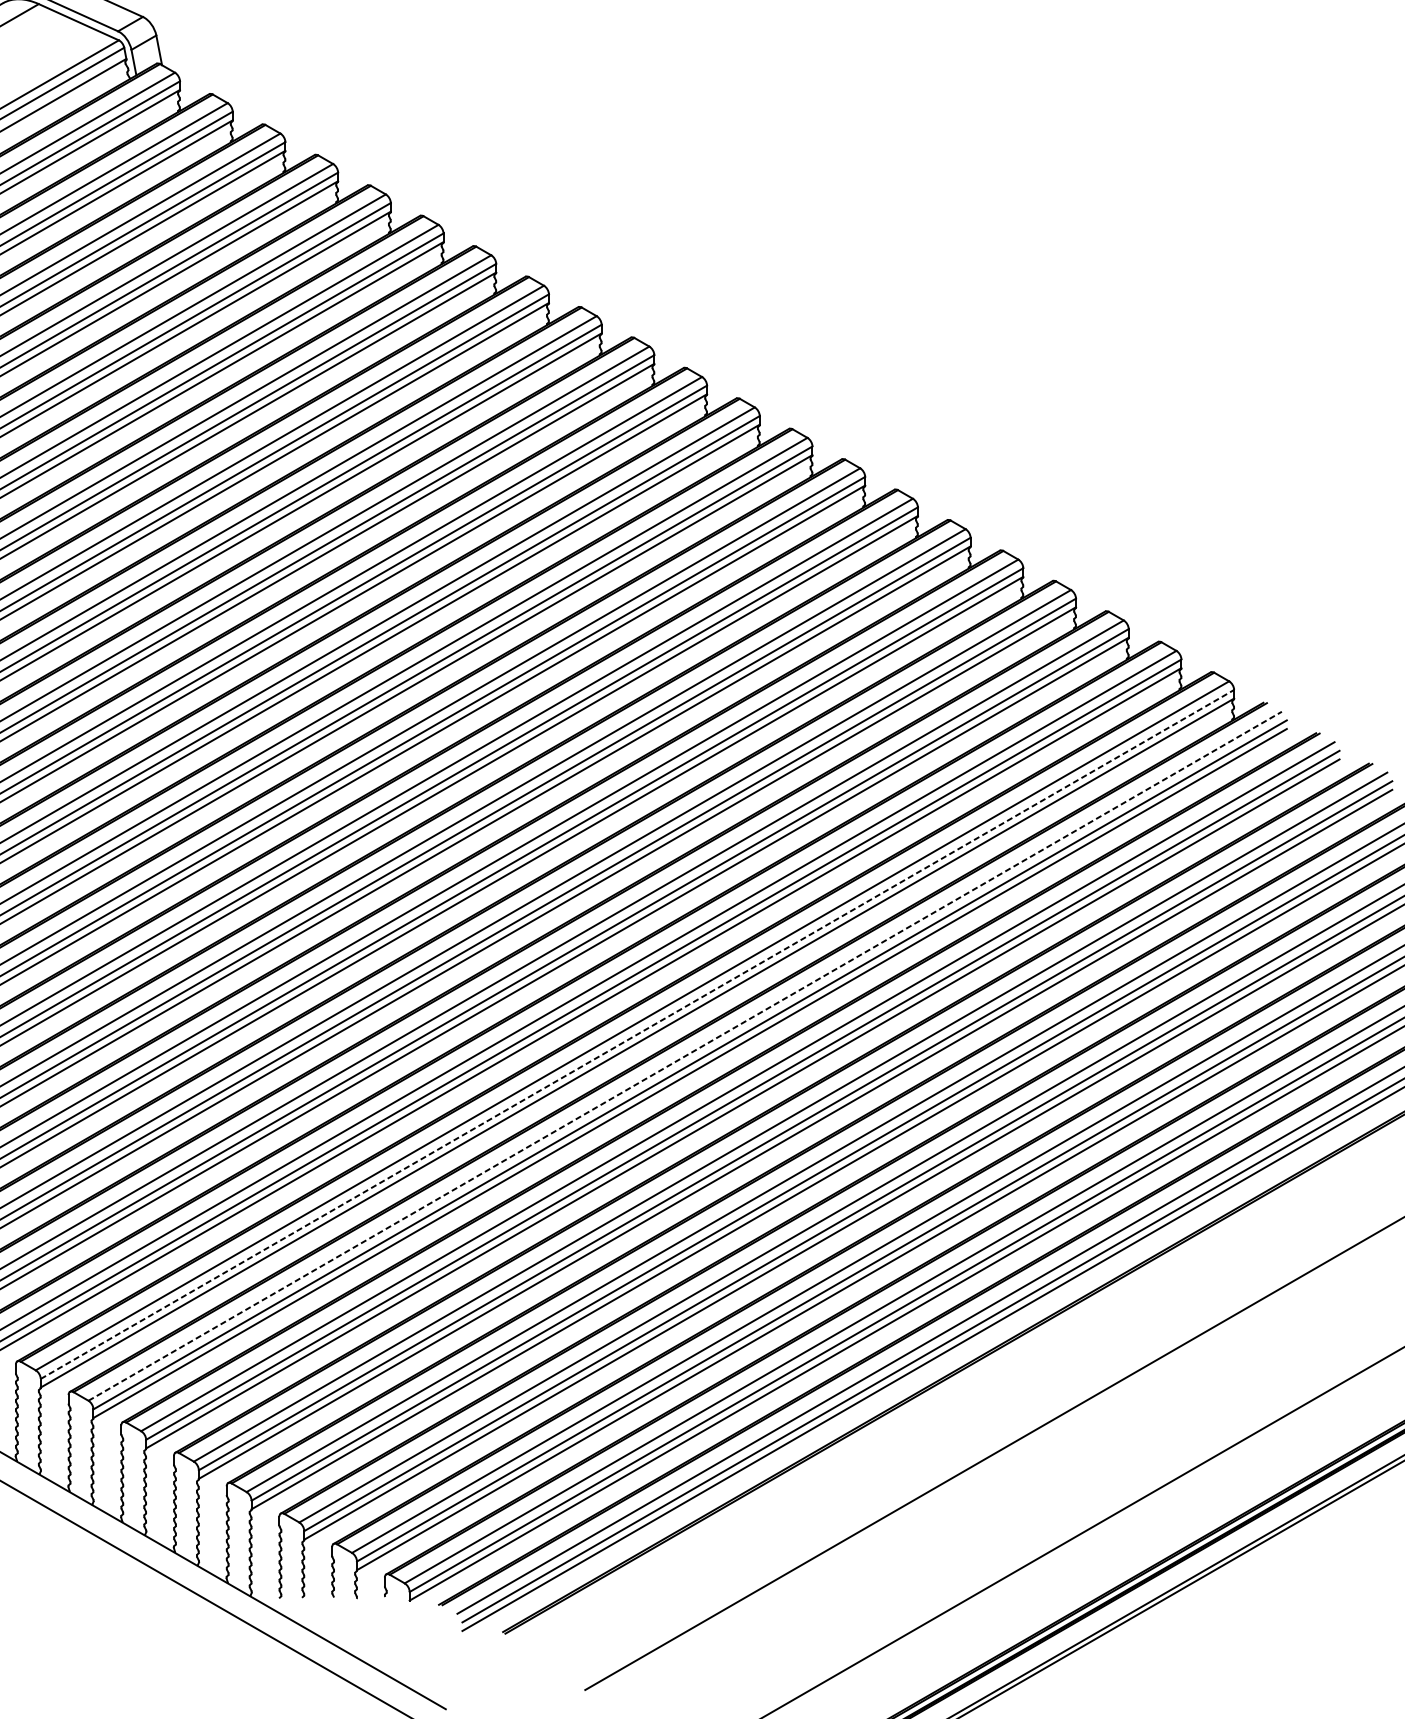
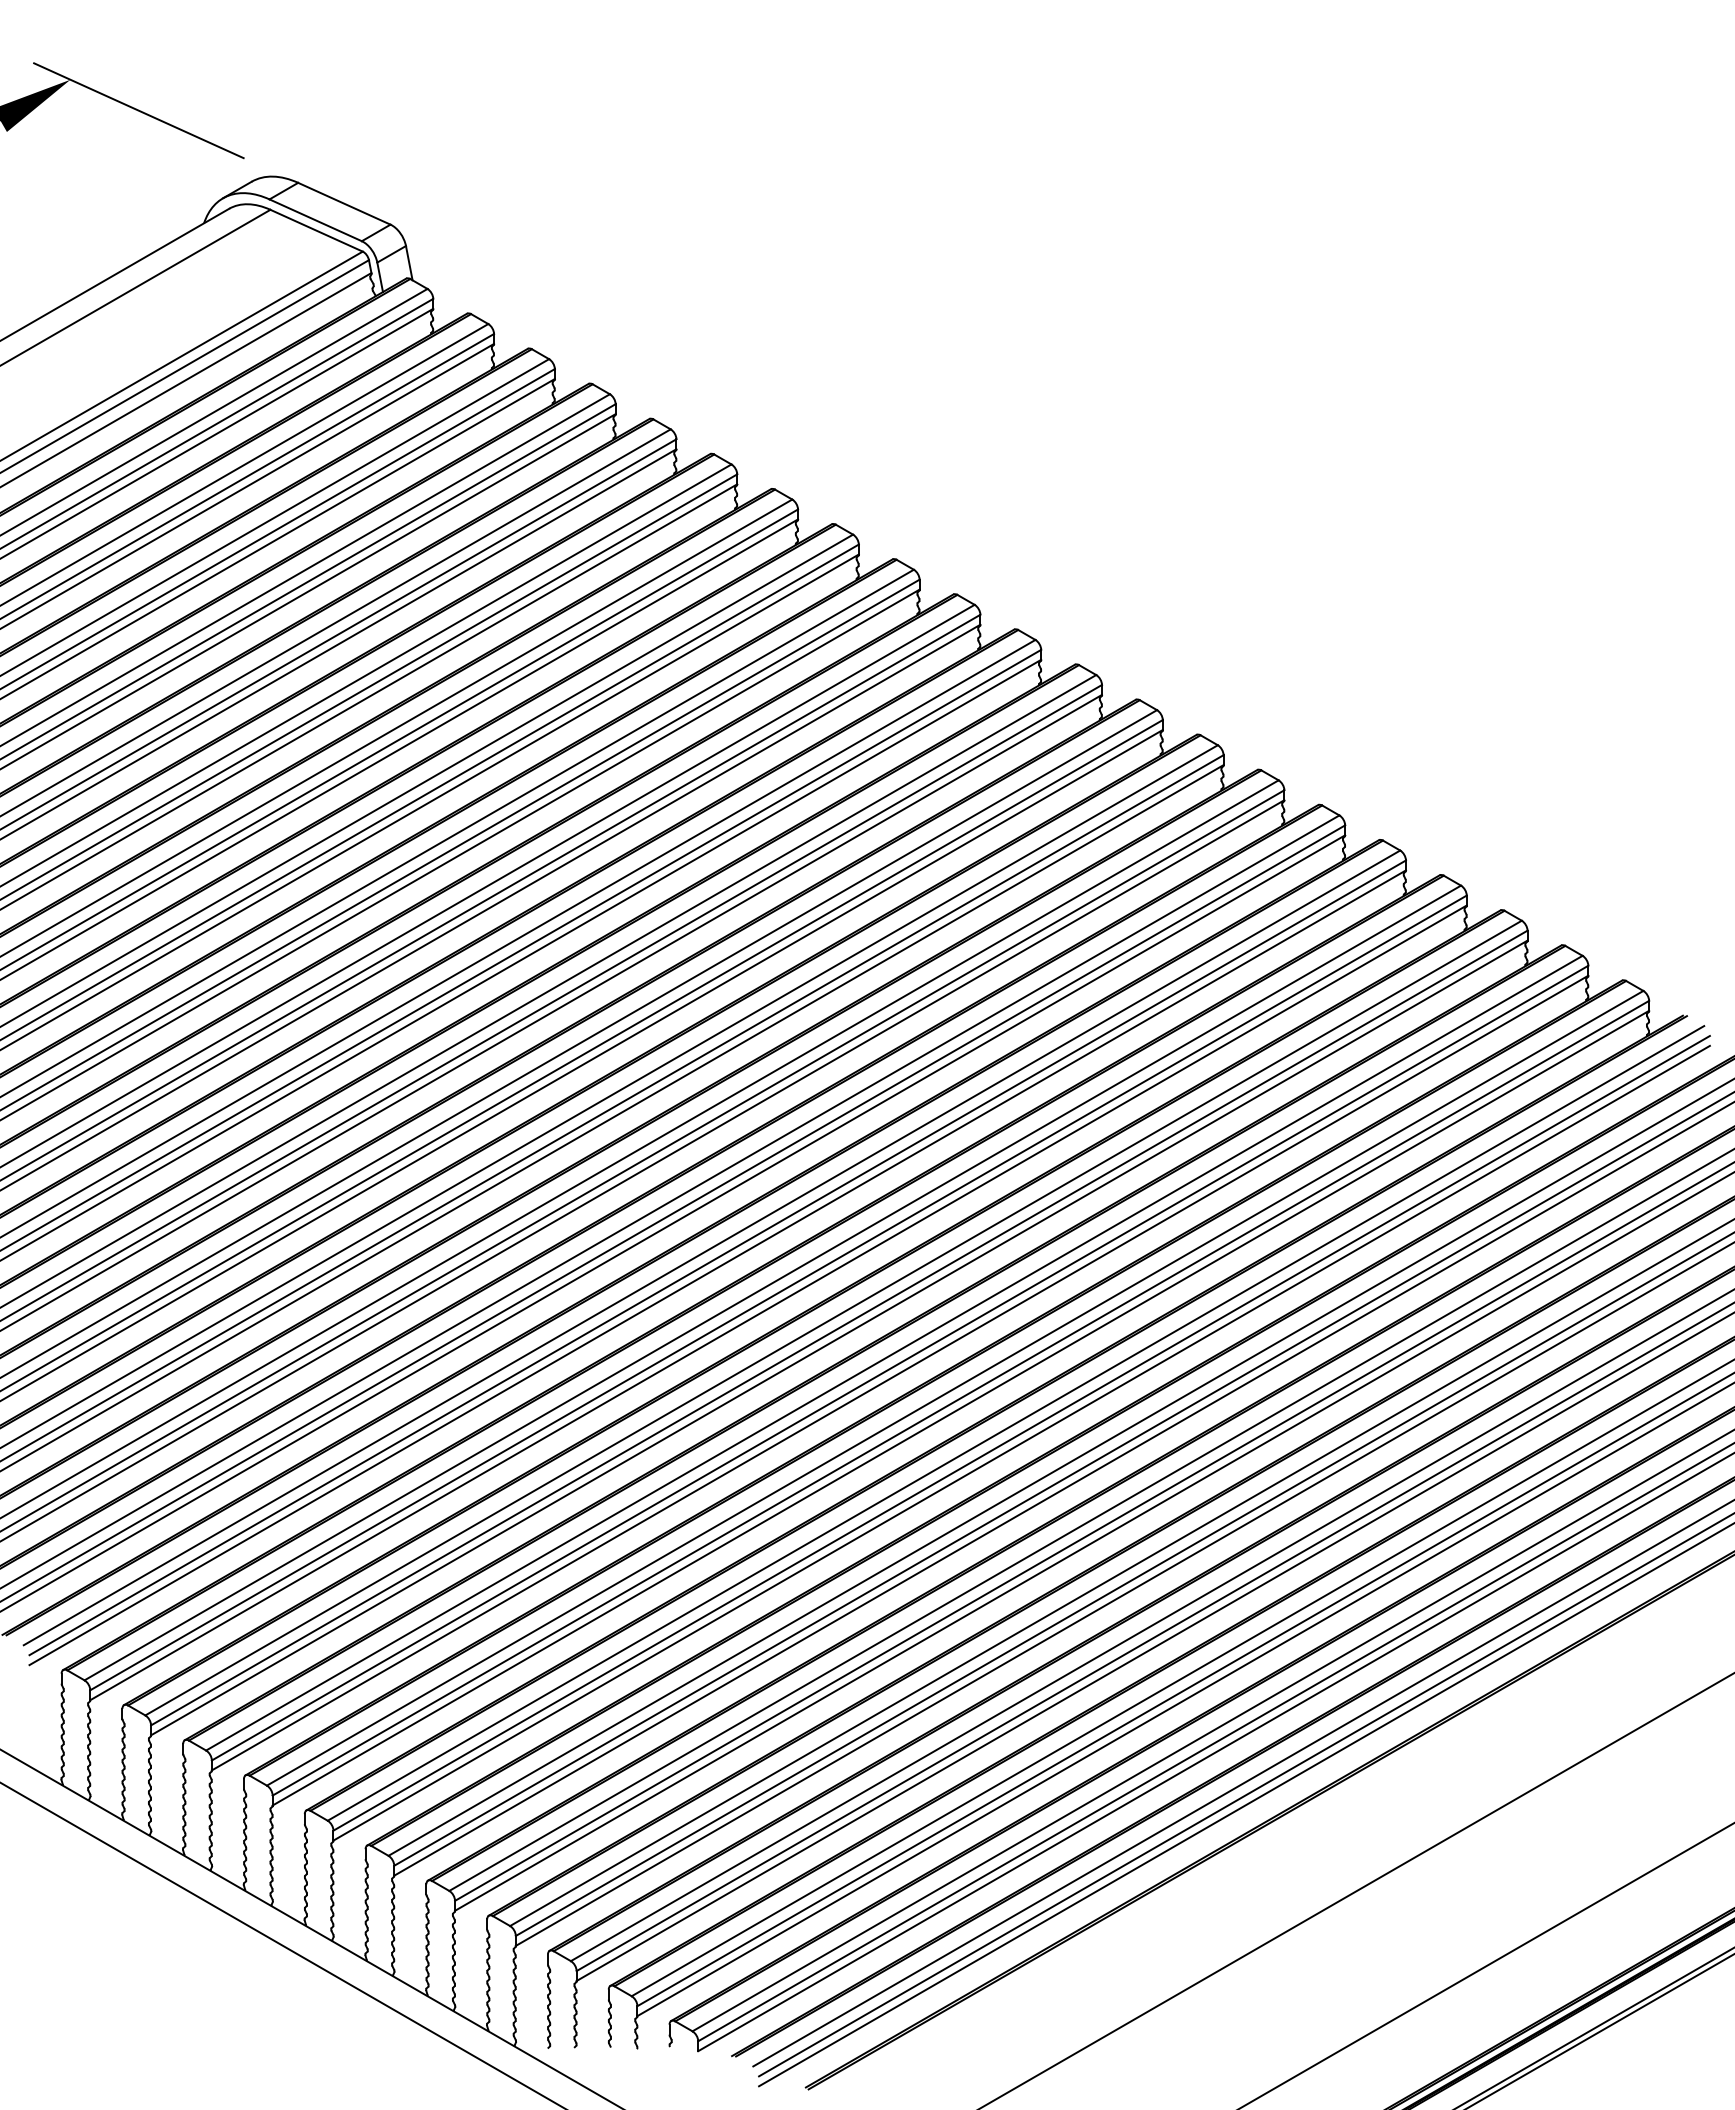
line: (637, 1034) -> (960, 1398), dashed -> solid
line: (684, 1056) -> (1015, 1423), dashed -> solid

